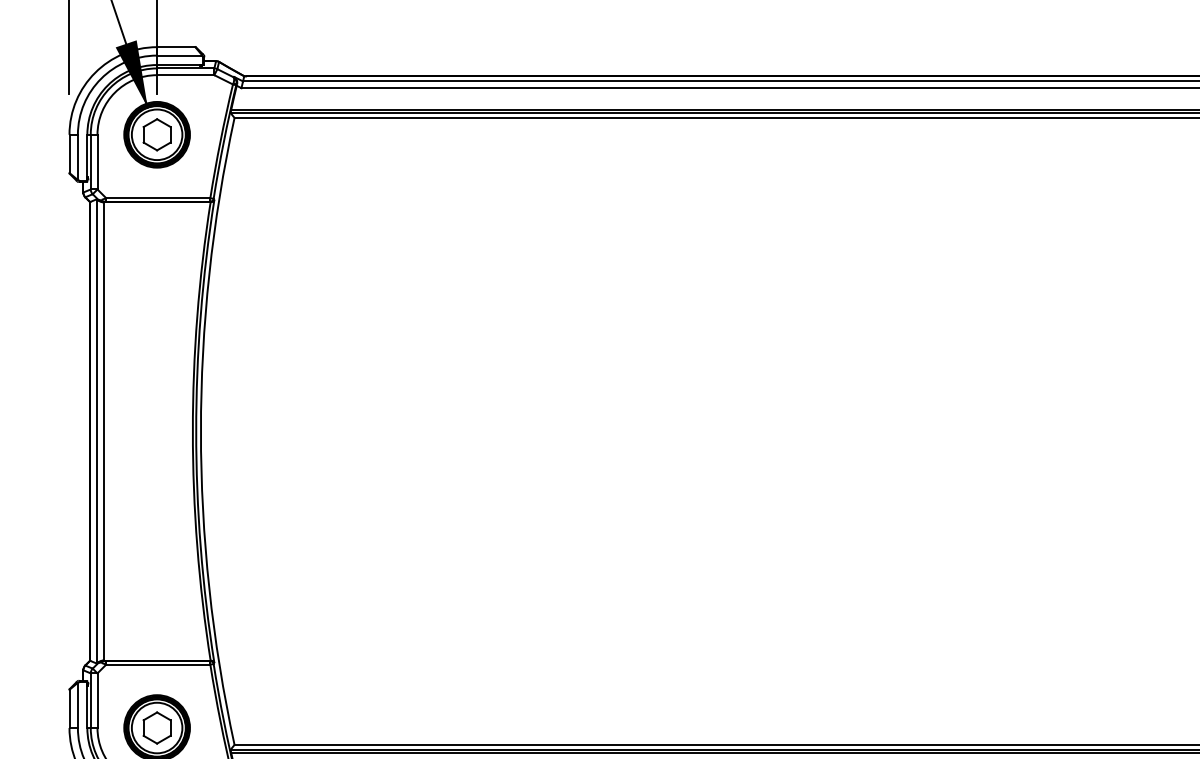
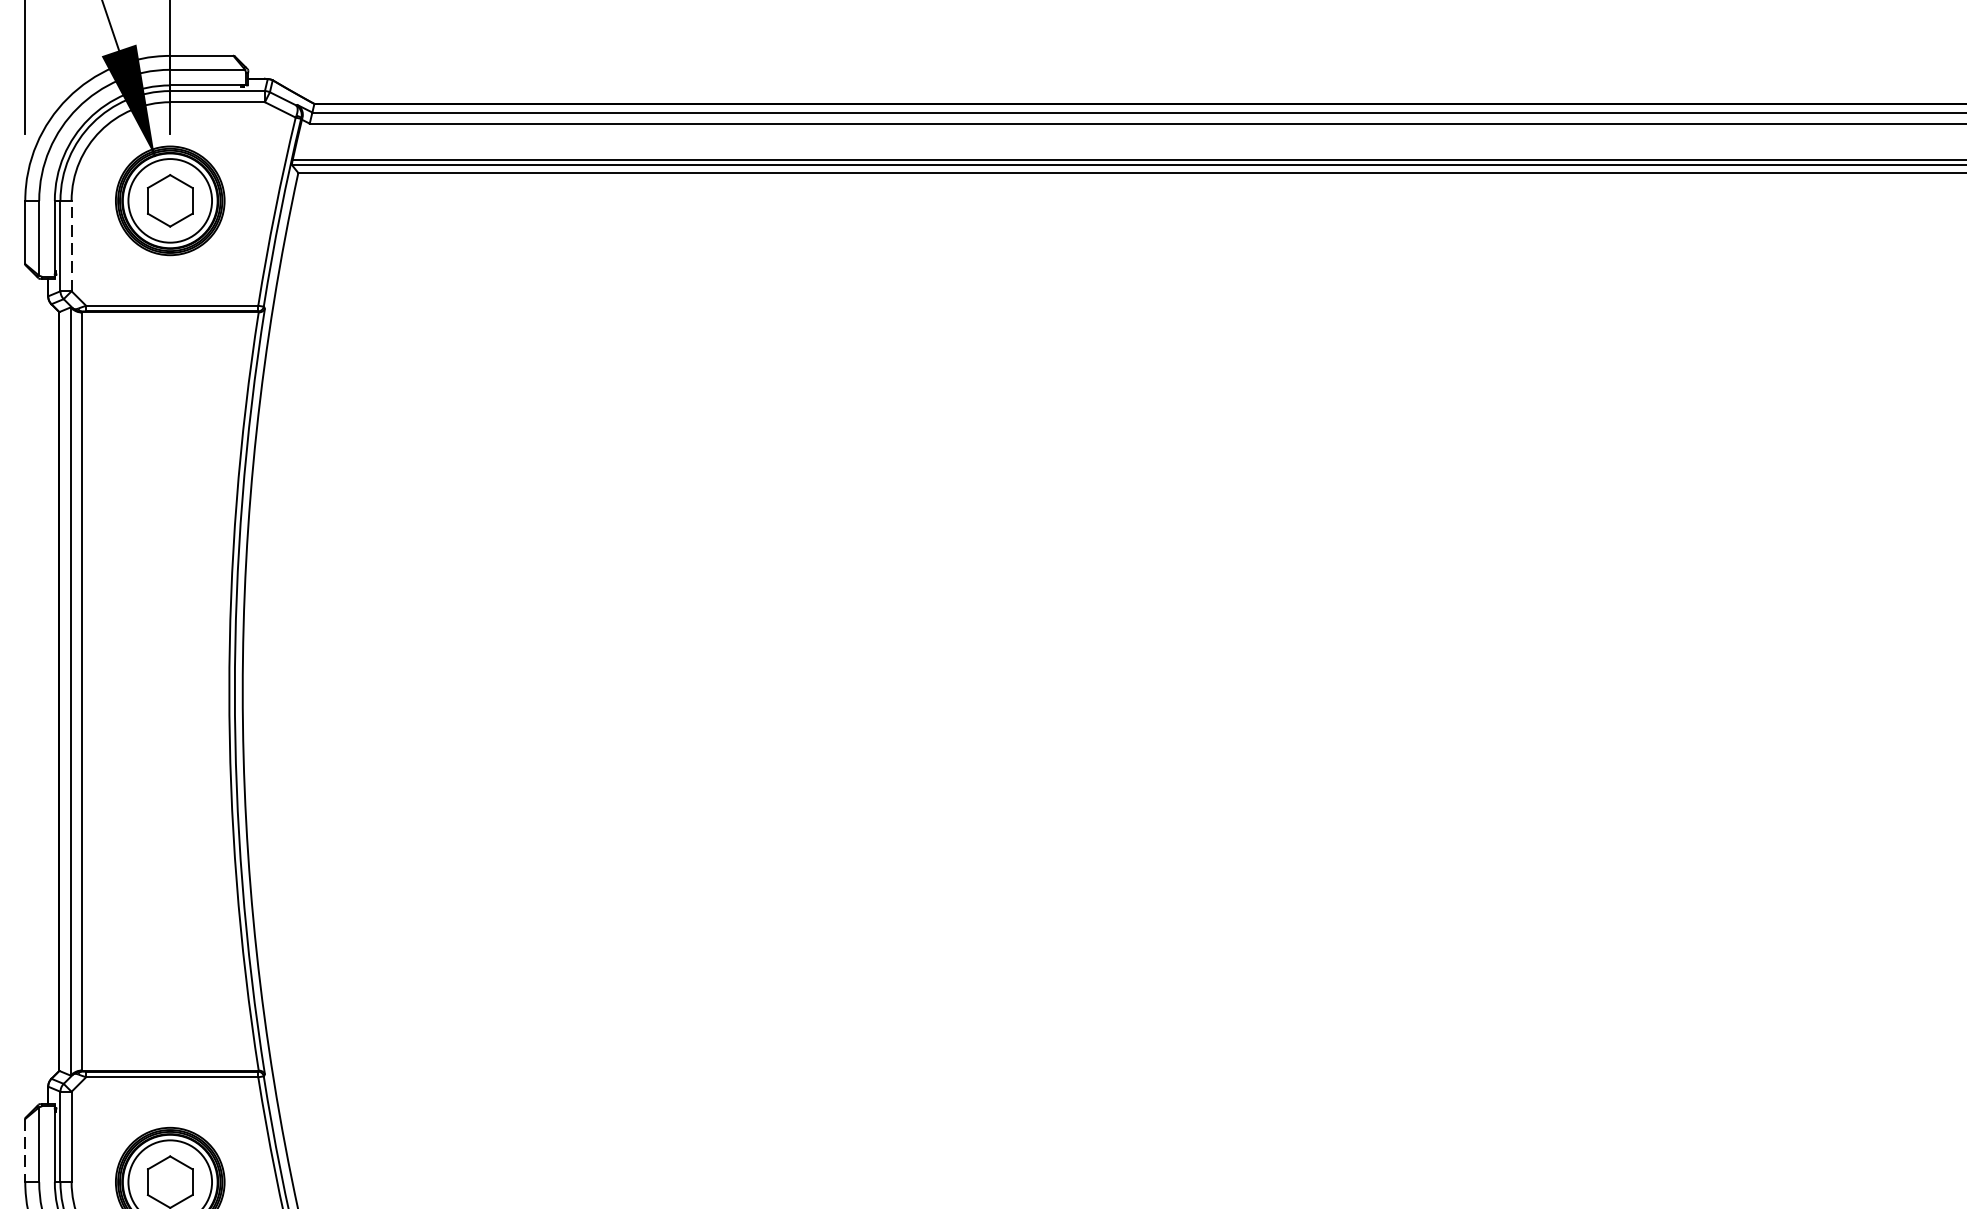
line: (97, 161) -> (71, 245), solid -> dashed
line: (69, 709) -> (25, 1151), solid -> dashed

